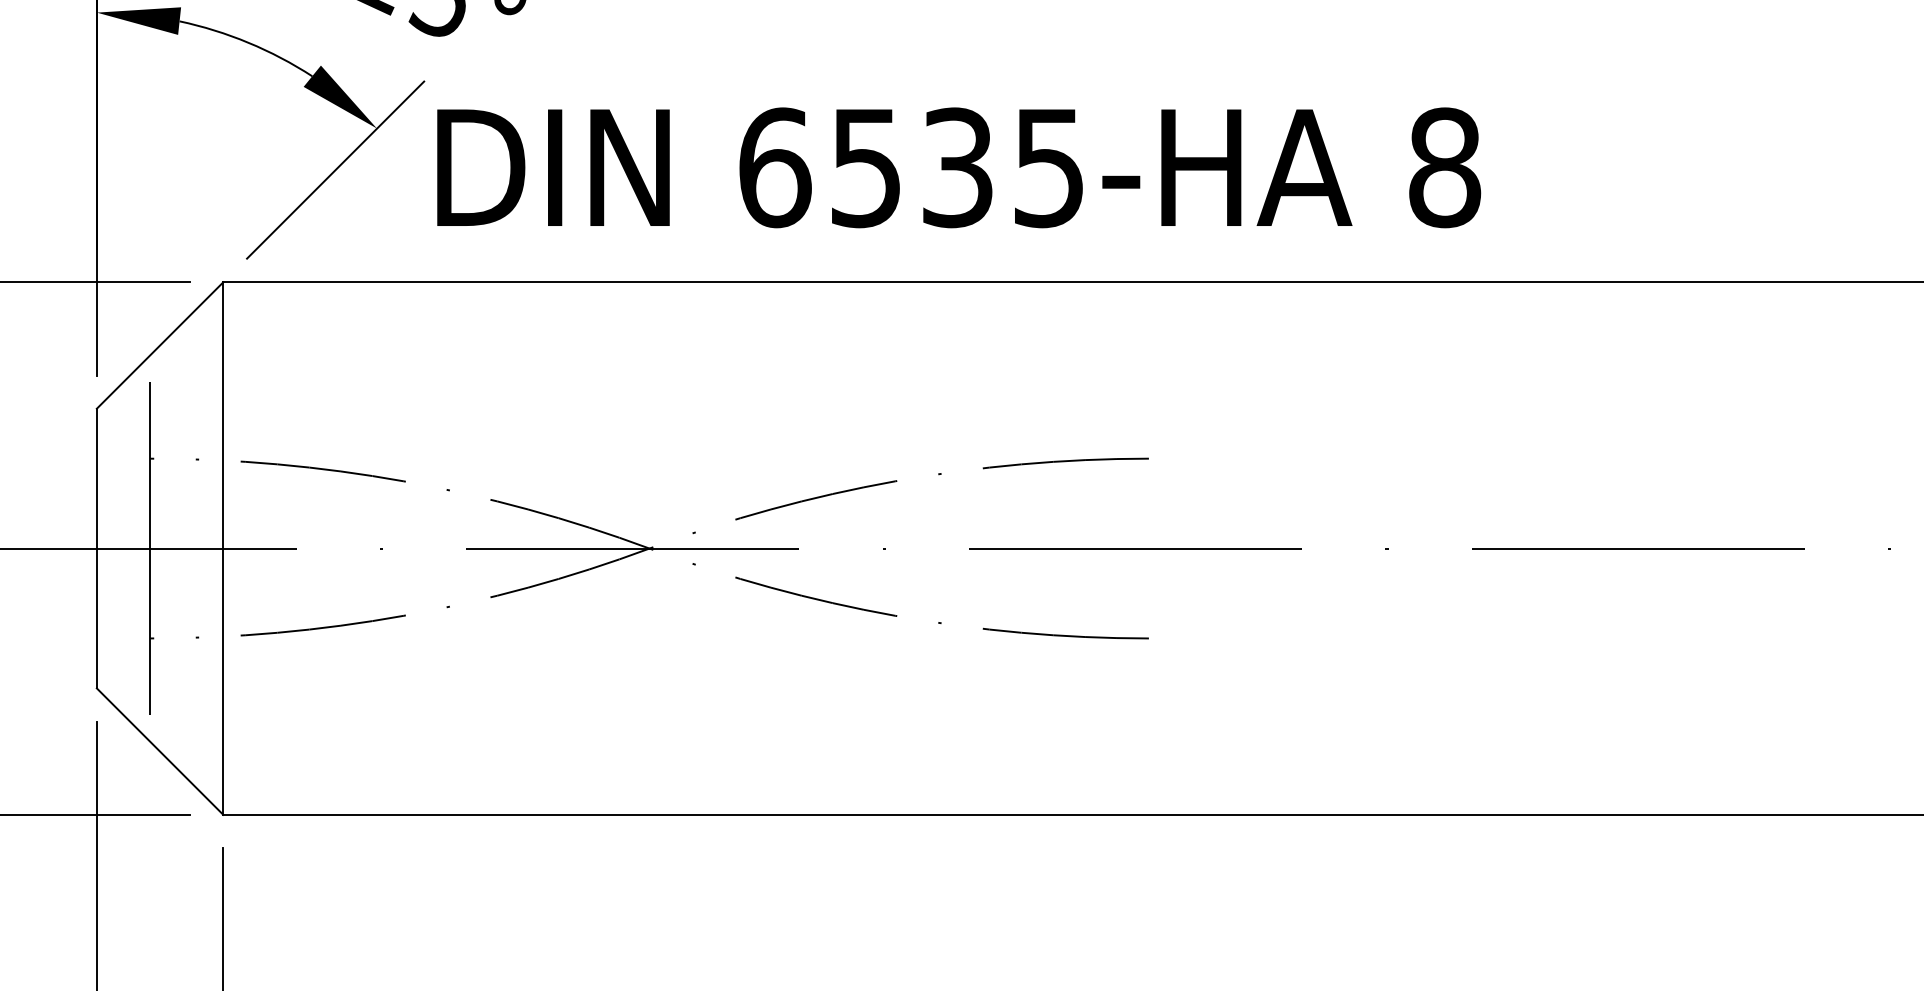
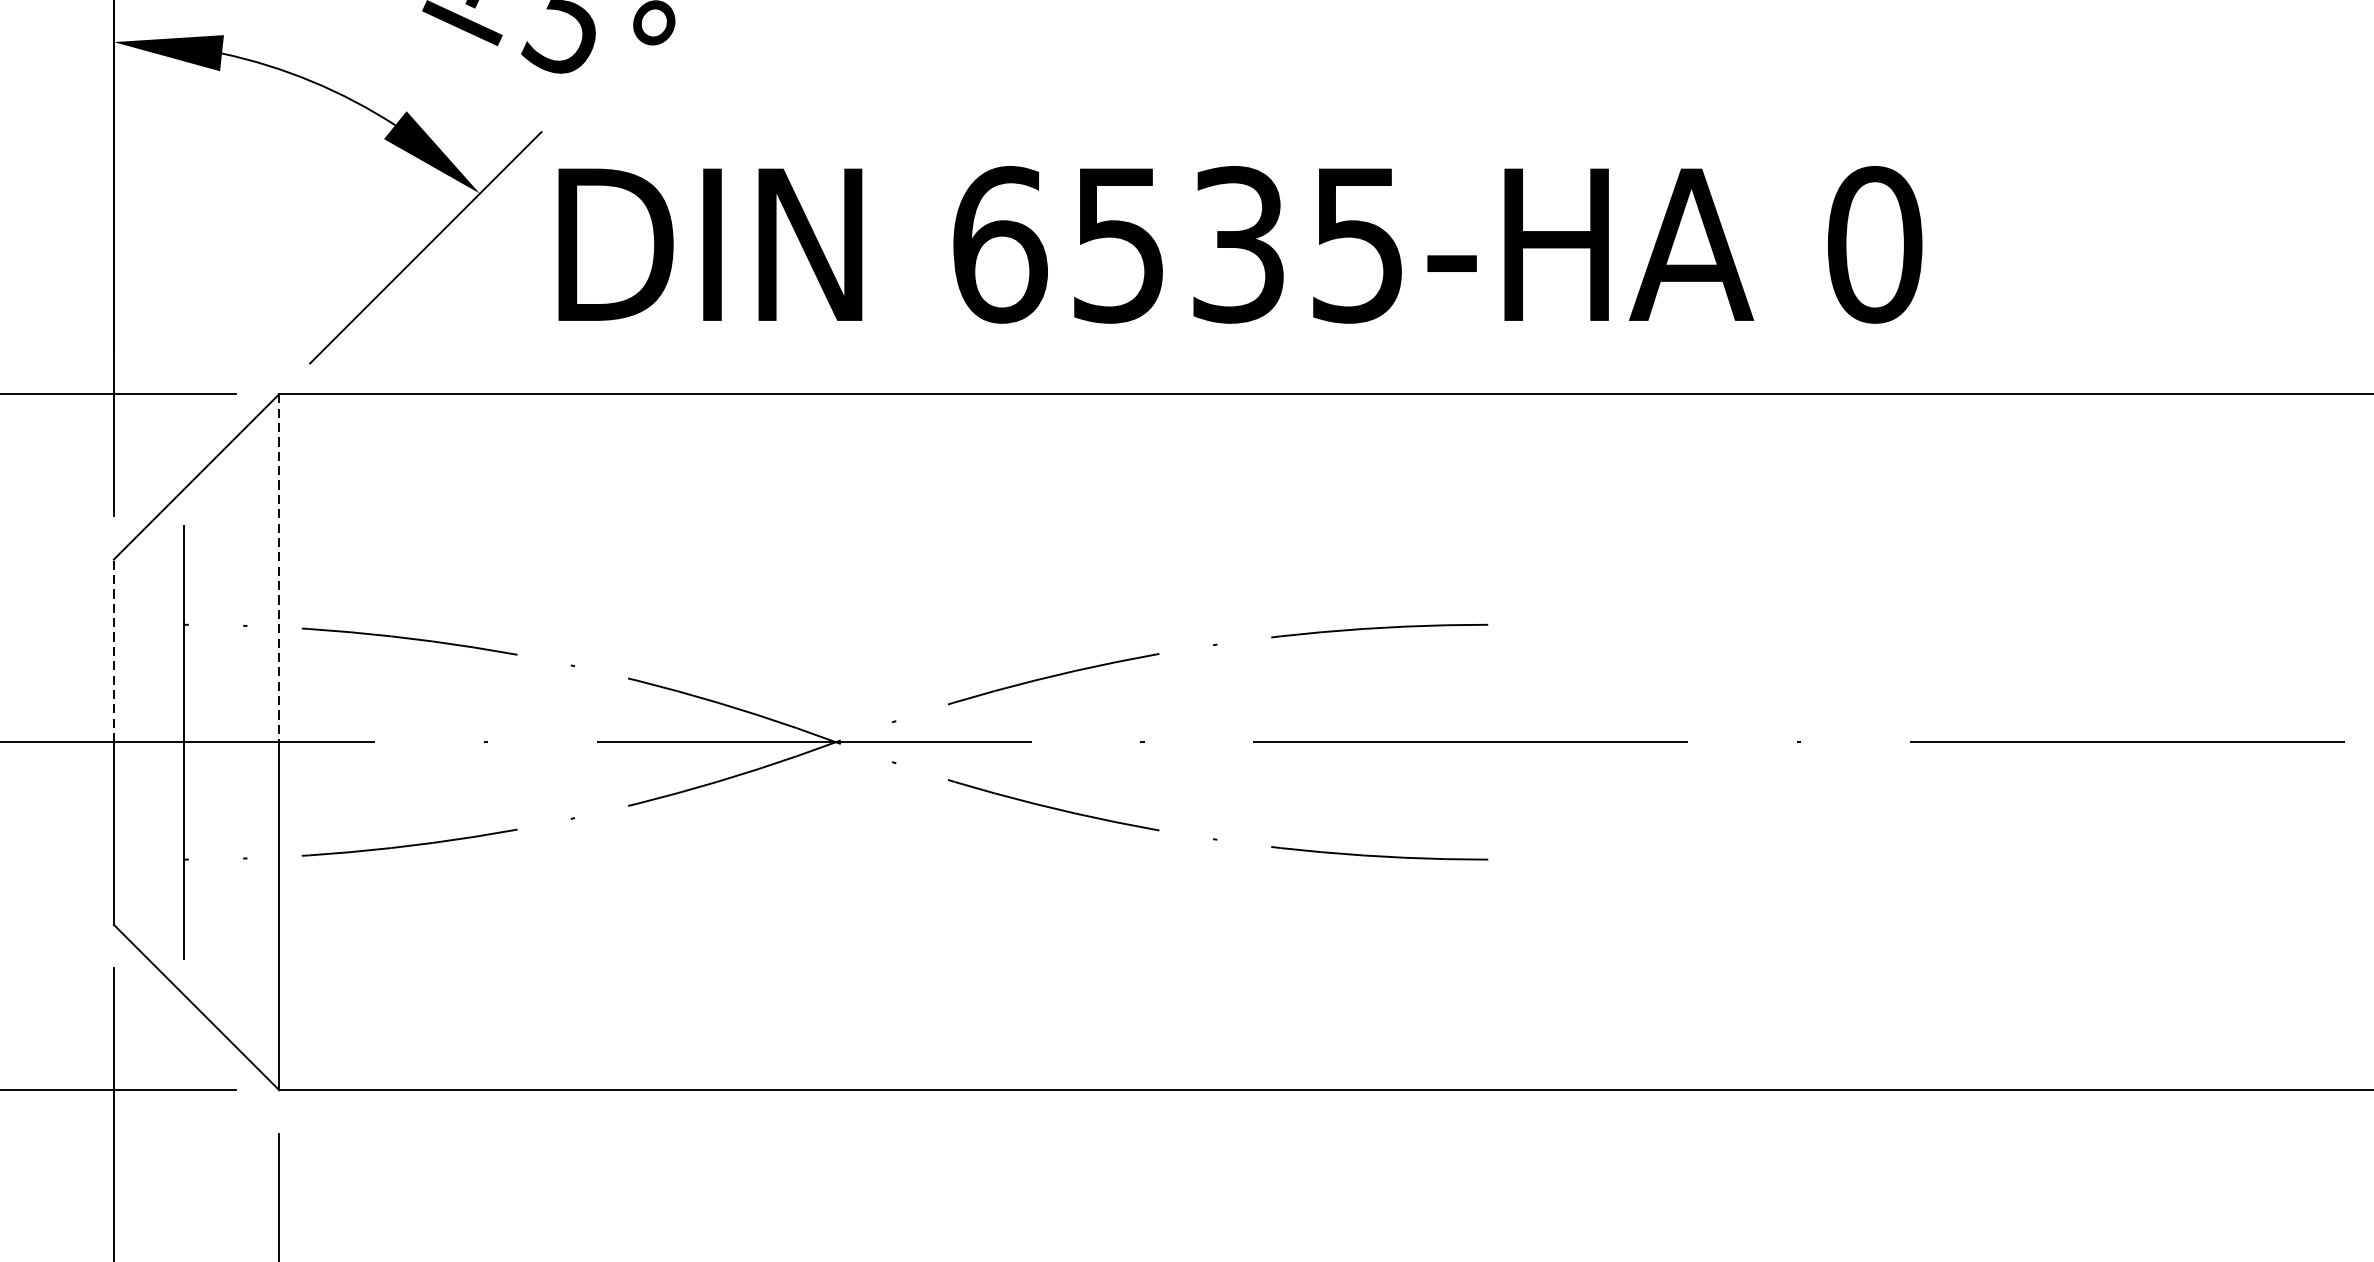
text: (1445, 167) -> (1875, 244), 8 -> 0
line: (223, 415) -> (279, 568), solid -> dashed
line: (96, 478) -> (113, 650), solid -> dashed

